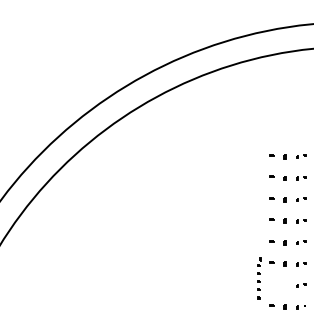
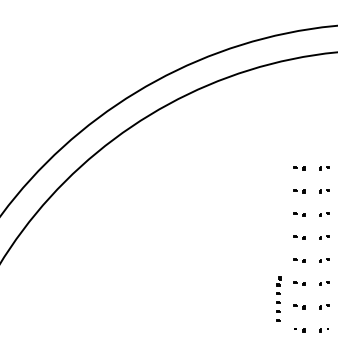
part: (277, 156) -> (298, 168), size x0.62
part: (277, 178) -> (298, 191), size x0.62
part: (277, 199) -> (298, 214), size x0.62
part: (277, 221) -> (298, 238), size x0.62
part: (277, 242) -> (298, 260), size x0.62
part: (277, 264) -> (298, 284), size x0.62
part: (277, 285) -> (298, 306), added
part: (278, 307) -> (299, 330), size x0.62

